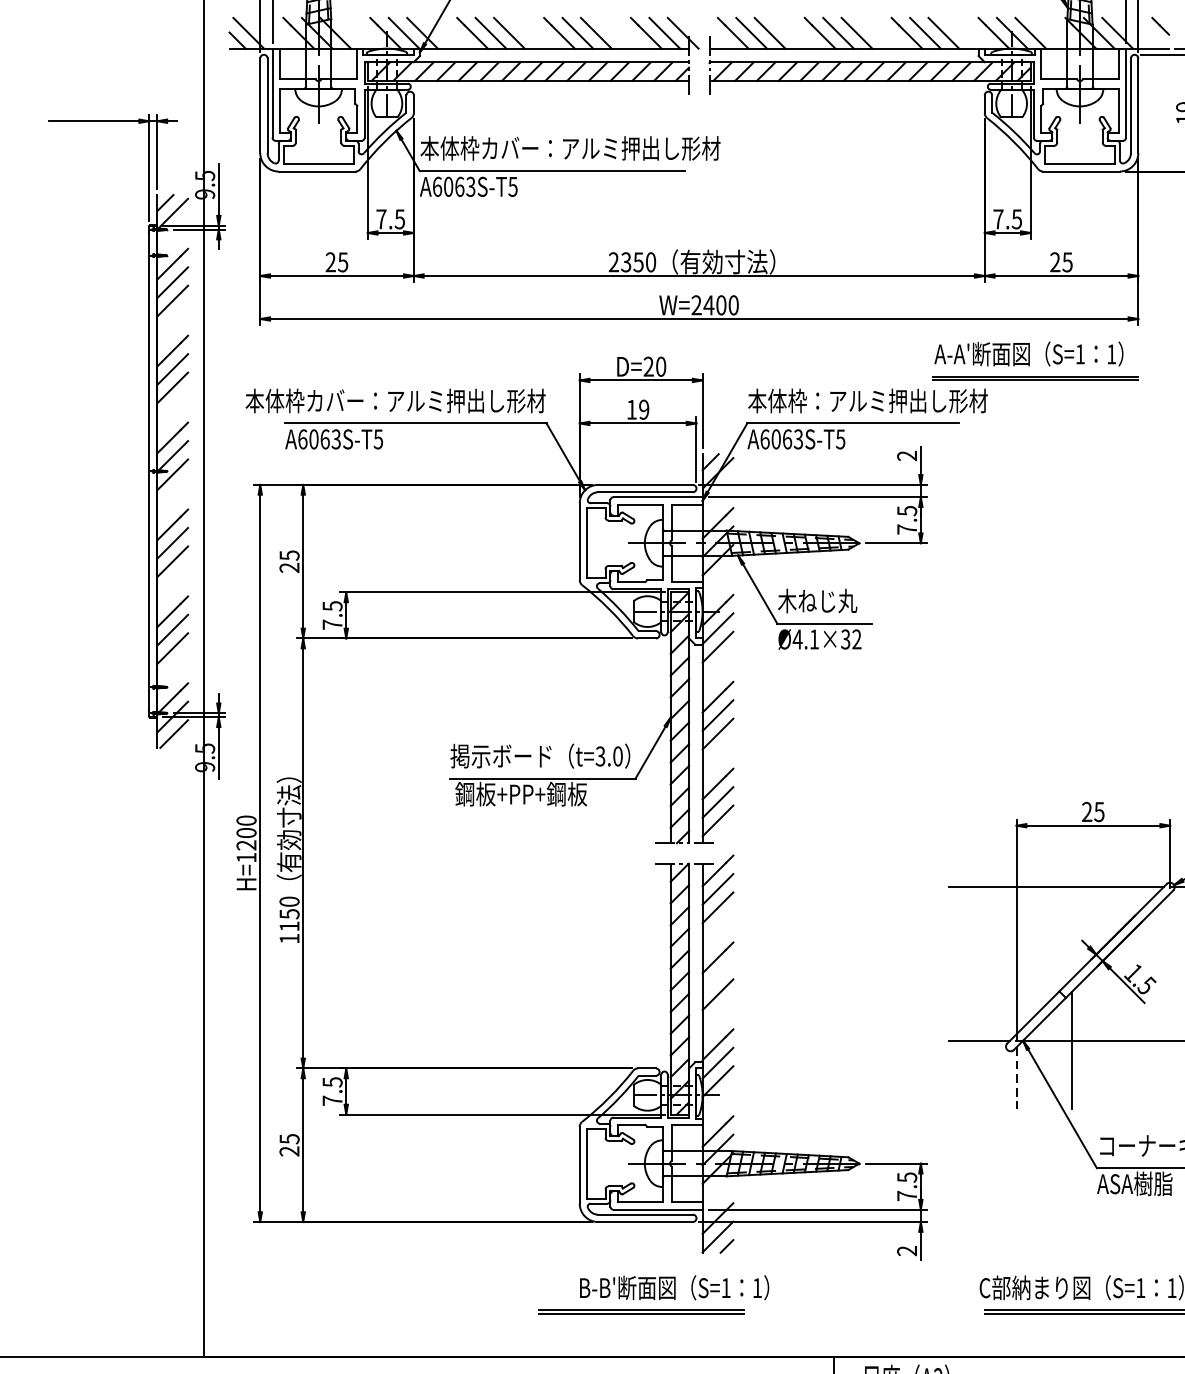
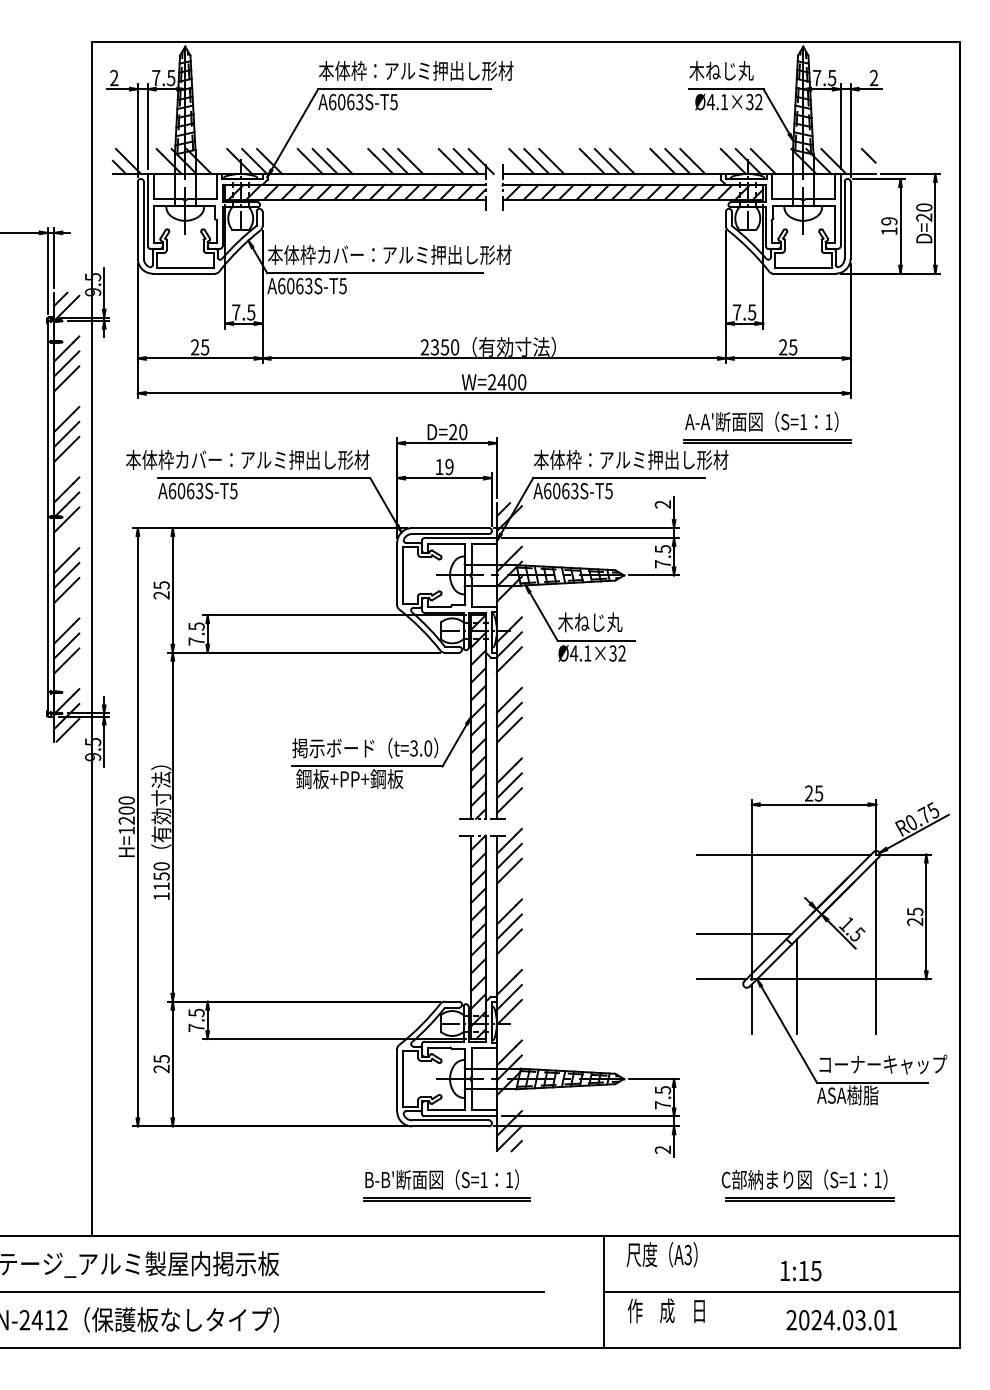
line: (716, 975) -> (508, 926), added
line: (1006, 985) -> (743, 934), added
line: (1170, 1000) -> (876, 946), added
line: (1016, 1078) -> (751, 1009), dashed -> solid
text: (673, 1287) -> (441, 1179), moved

